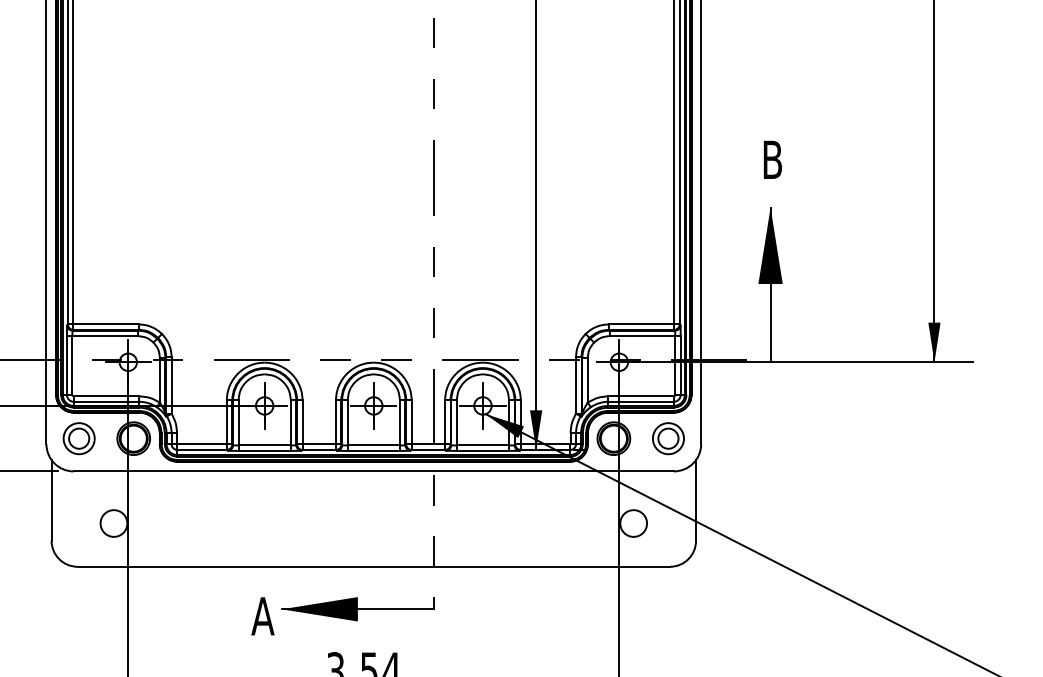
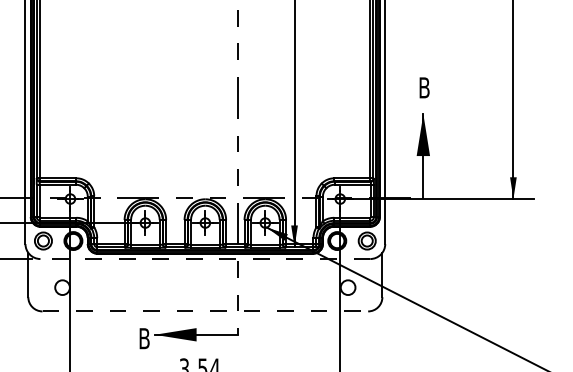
line: (374, 472) -> (205, 259), solid -> dashed
line: (374, 566) -> (205, 311), solid -> dashed
text: (263, 616) -> (144, 338), A -> B

